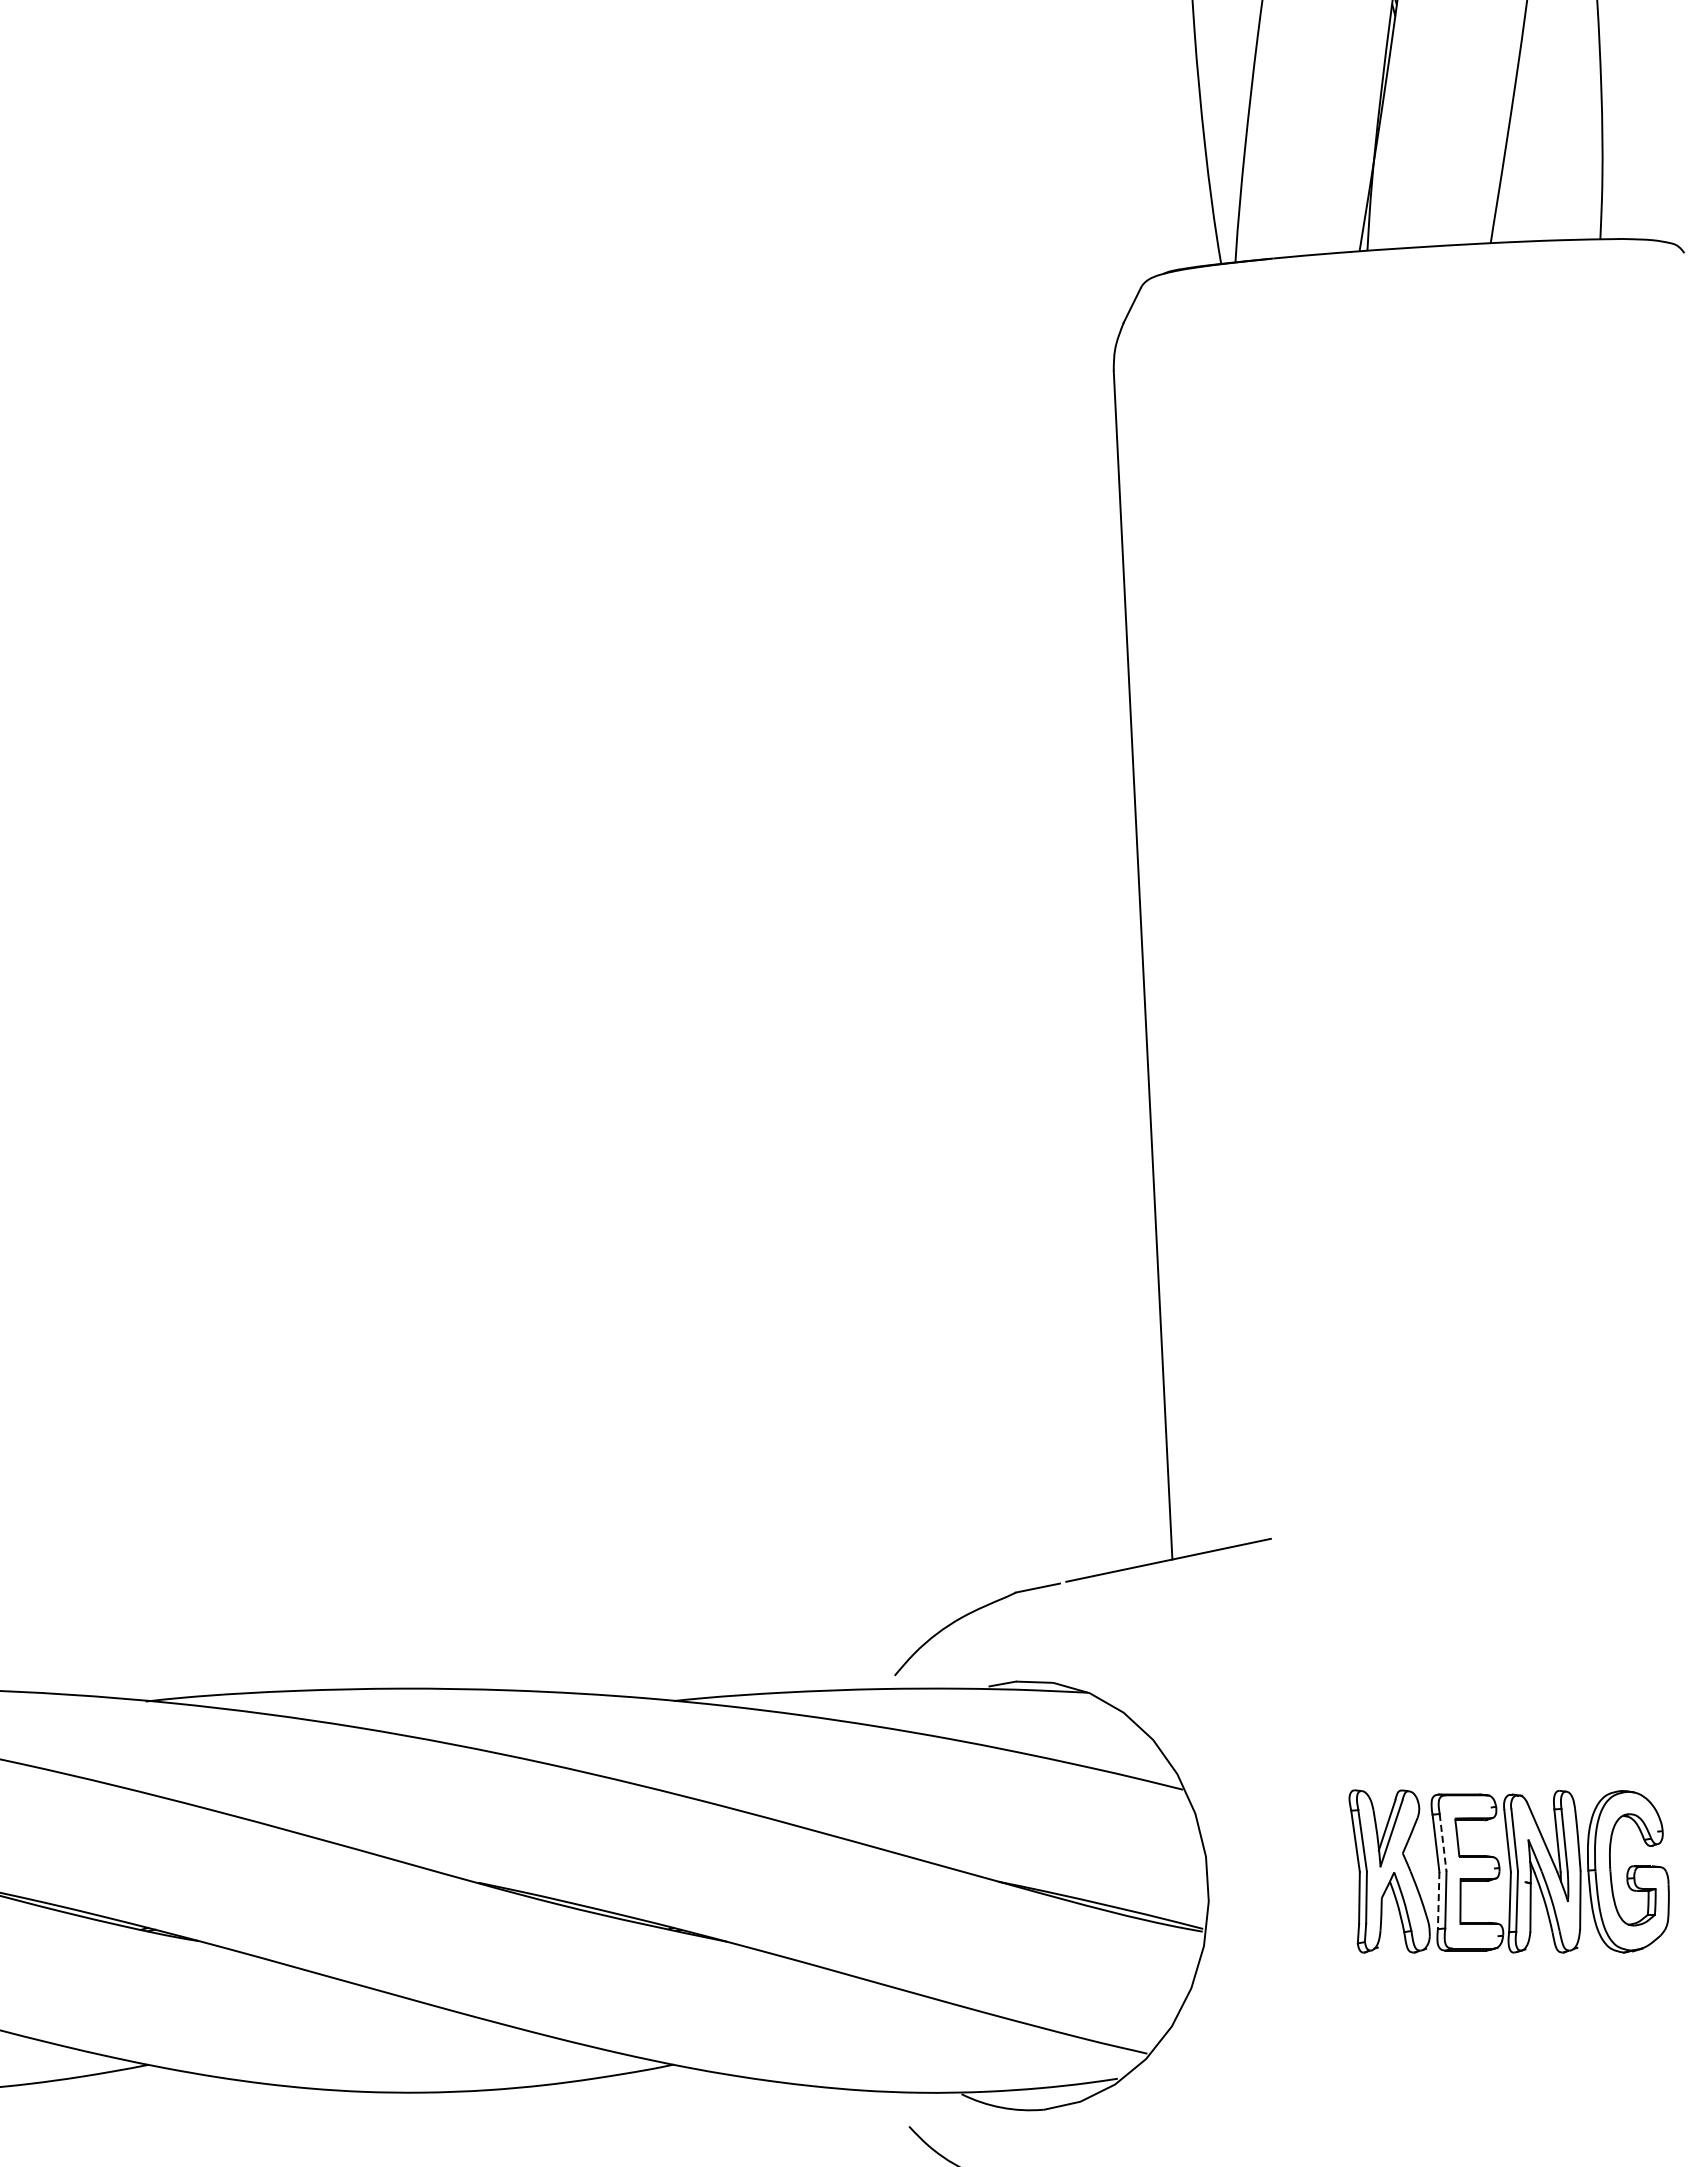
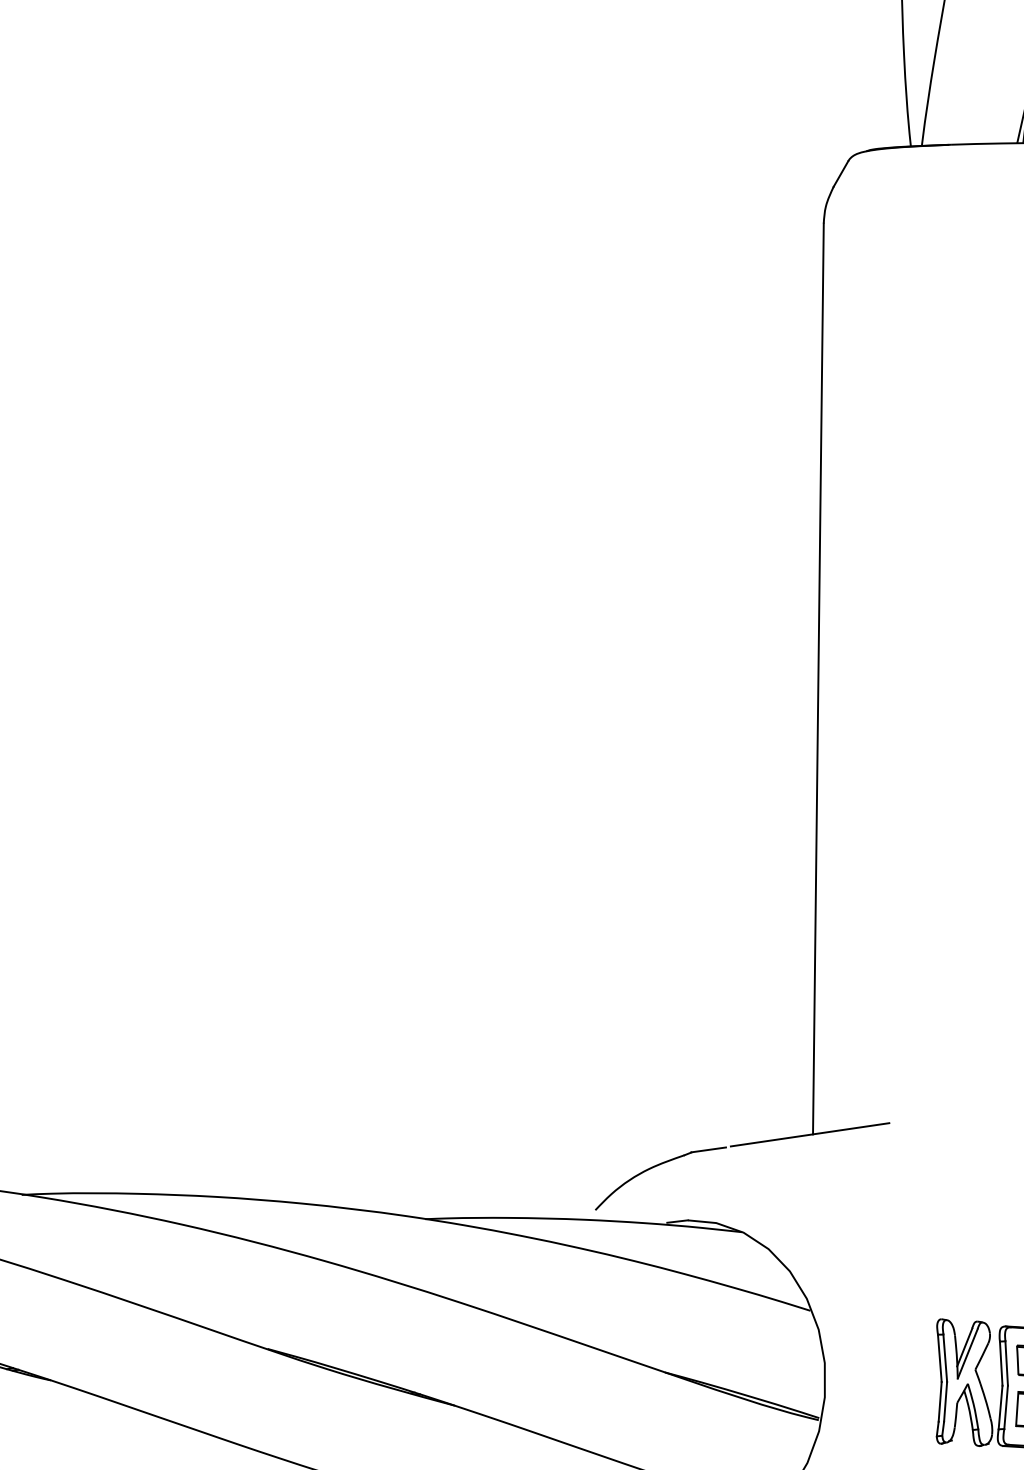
line: (1443, 1843) -> (1006, 1364), dashed -> solid
line: (1438, 1900) -> (1000, 1407), dashed -> solid

